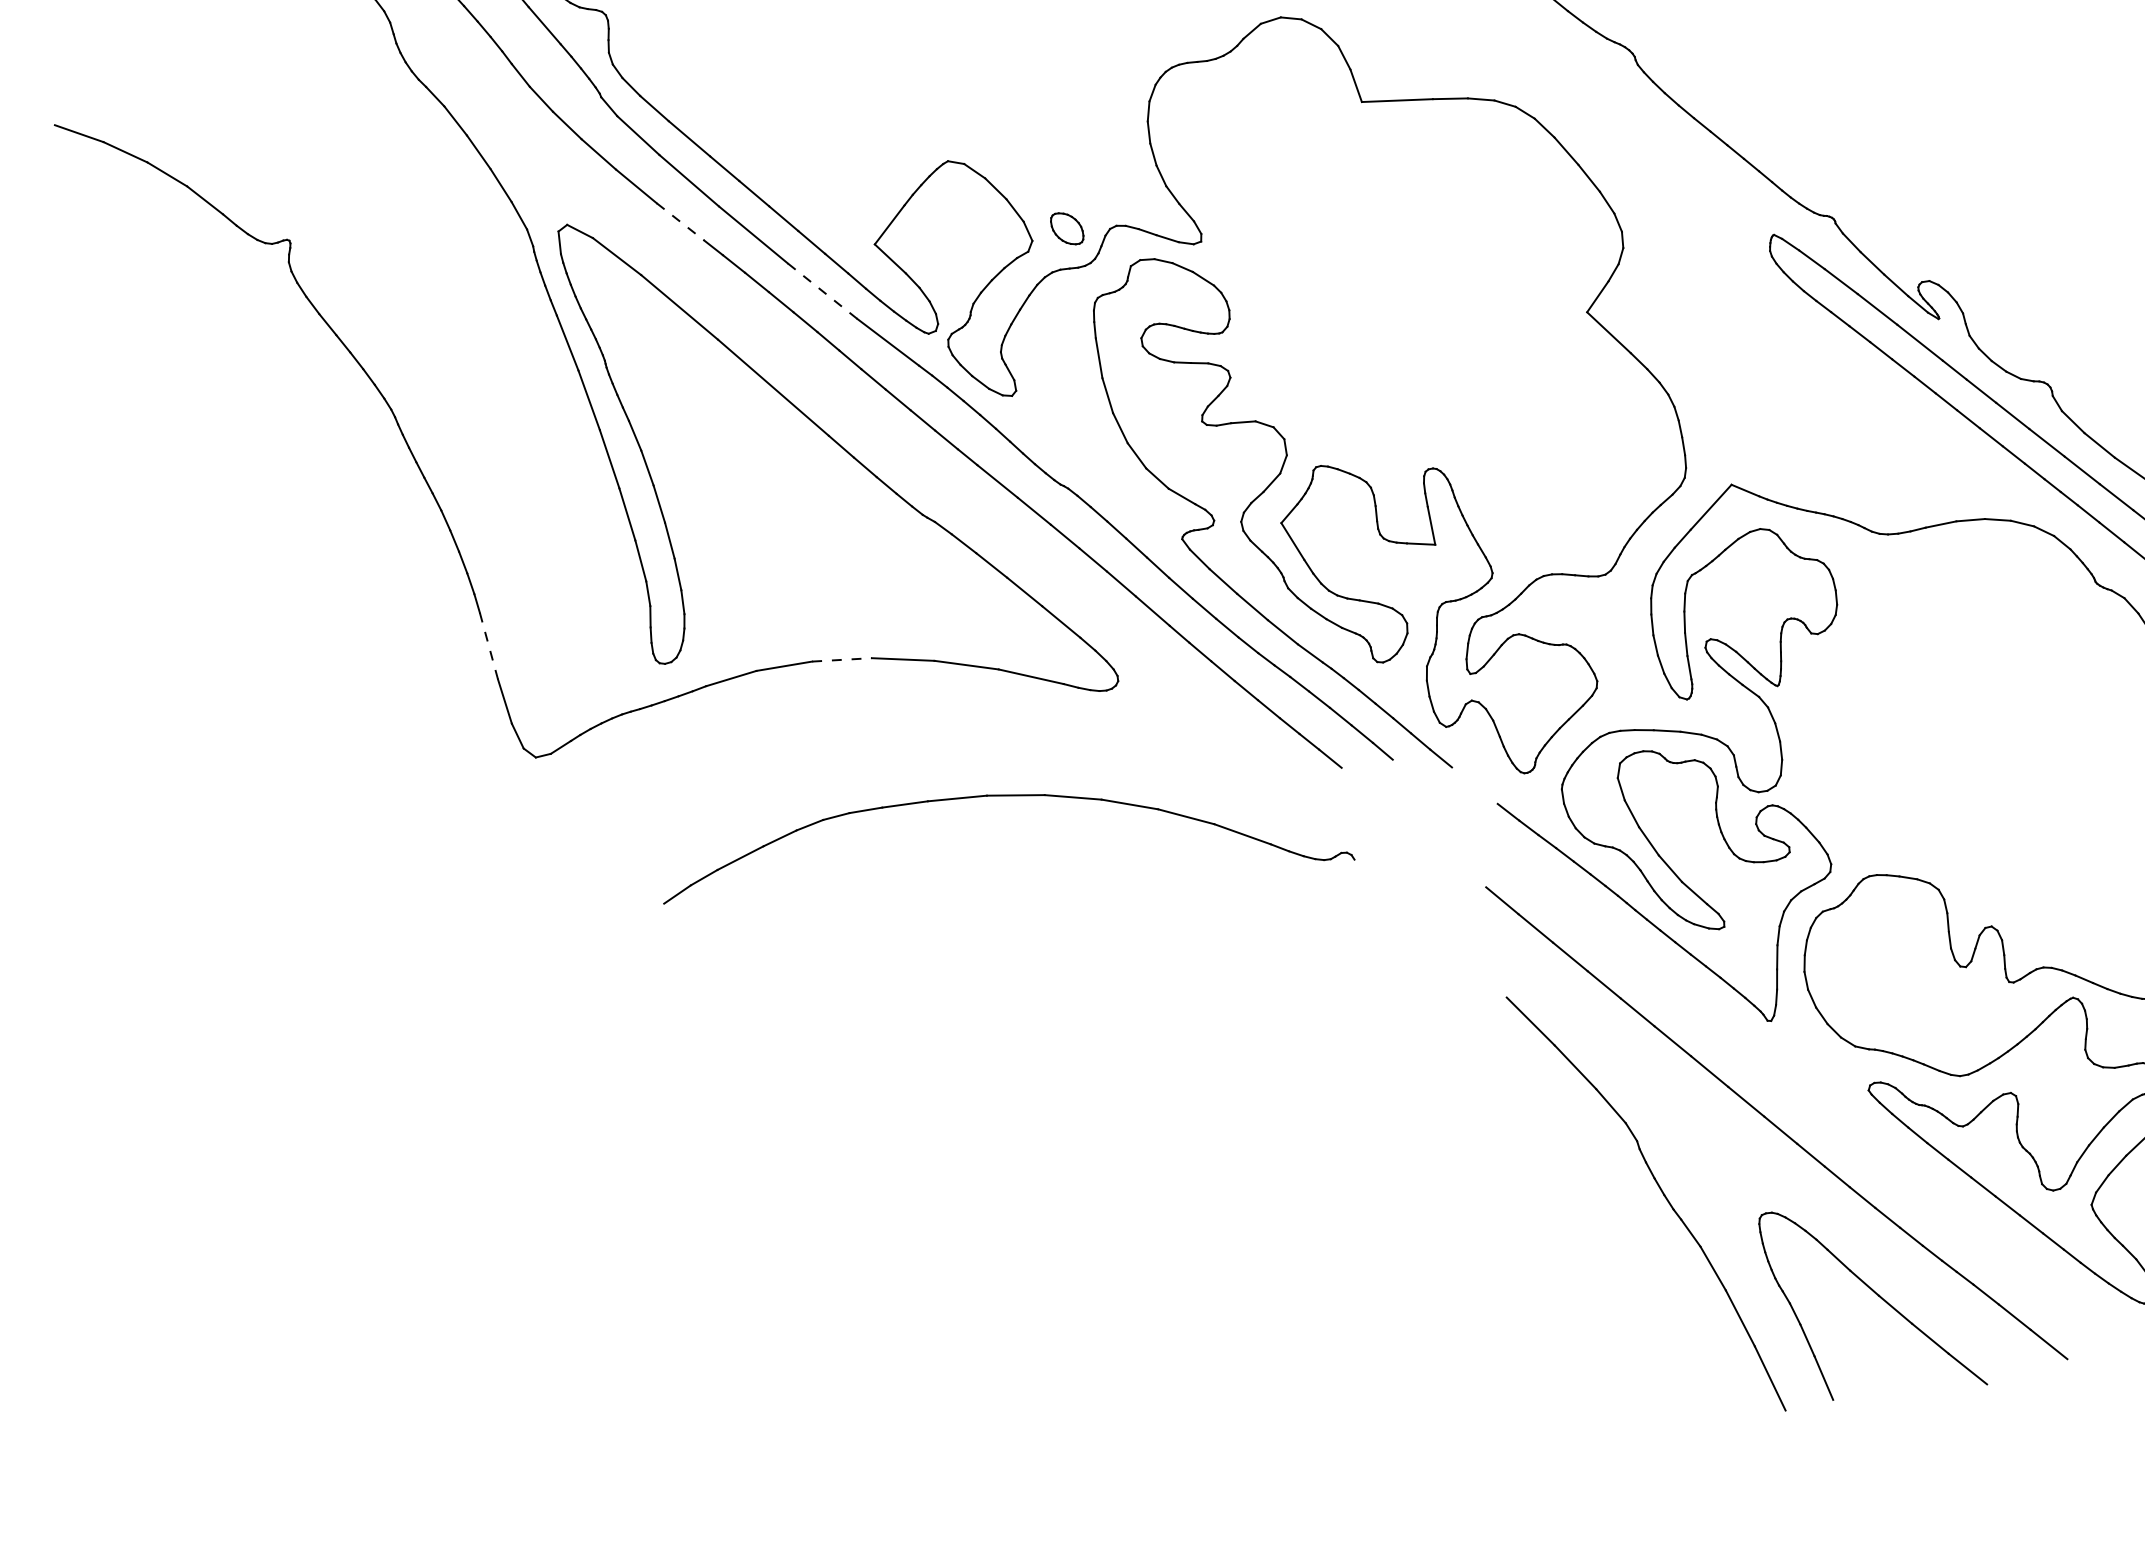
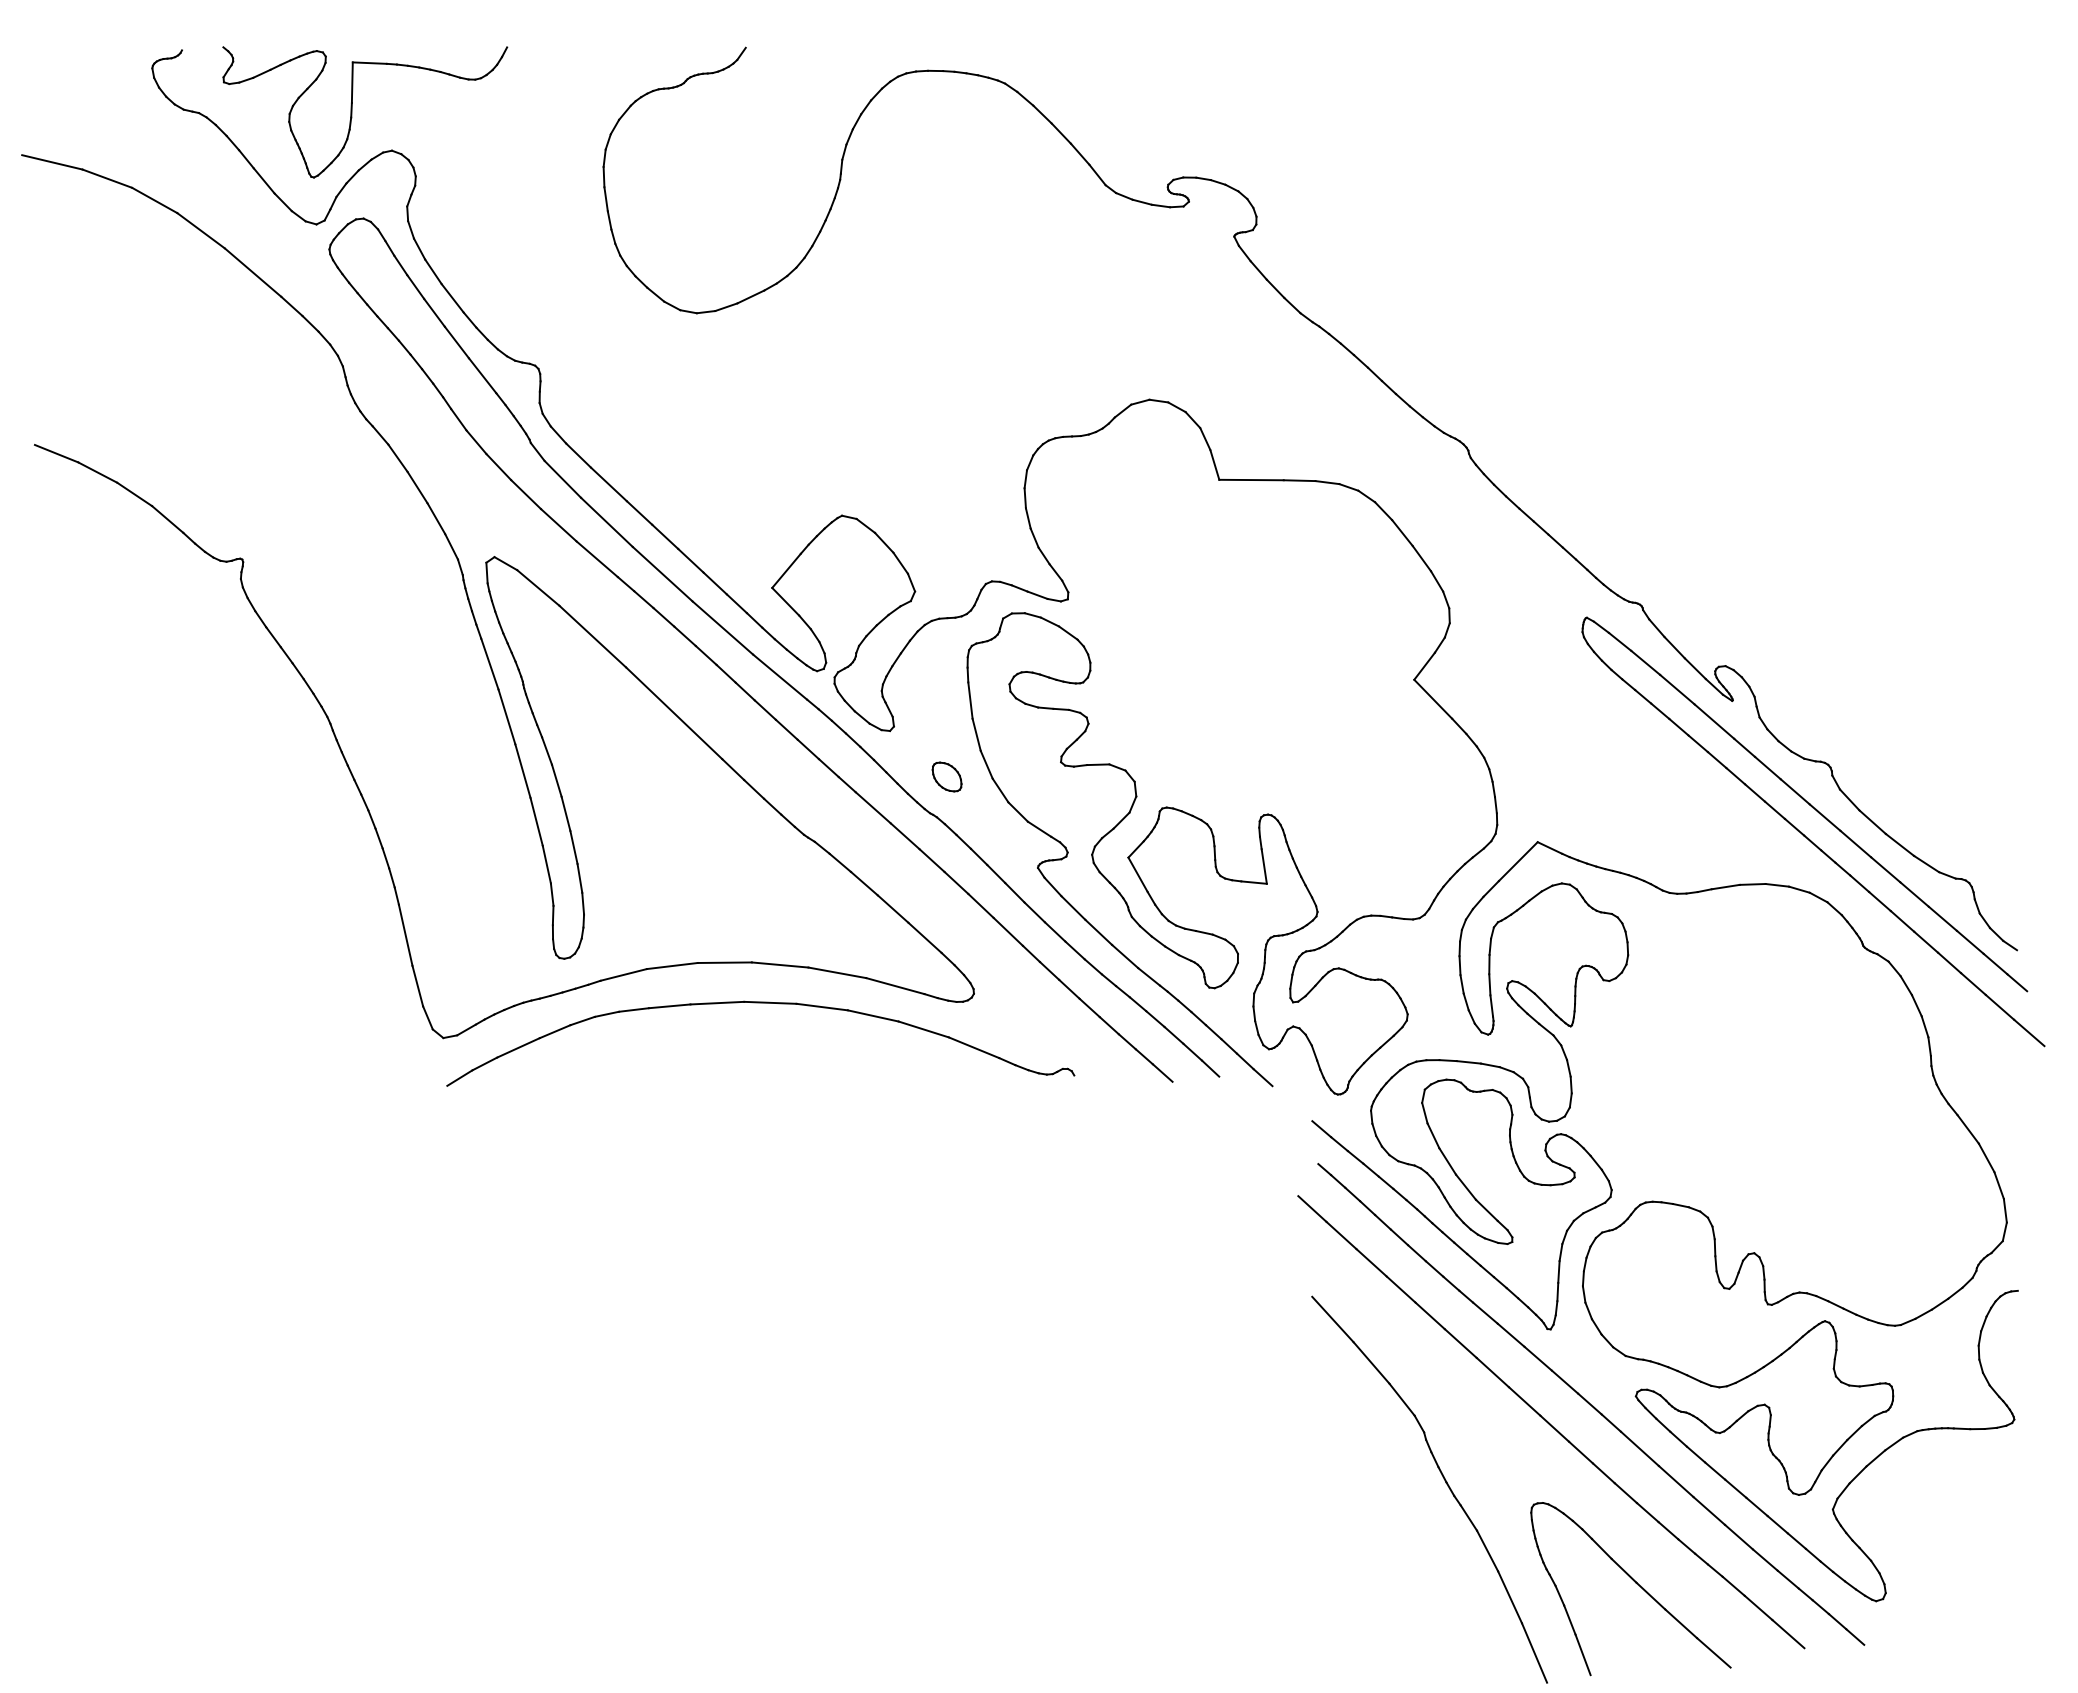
line: (680, 222) -> (597, 559), dashed -> solid
part: (1066, 228) -> (946, 776), moved
line: (822, 290) -> (722, 627), dashed -> solid
line: (488, 646) -> (405, 935), dashed -> solid
line: (842, 659) -> (725, 962), dashed -> solid
part: (1004, 796) -> (760, 1003), moved
part: (1820, 1101) -> (1591, 1404), added

